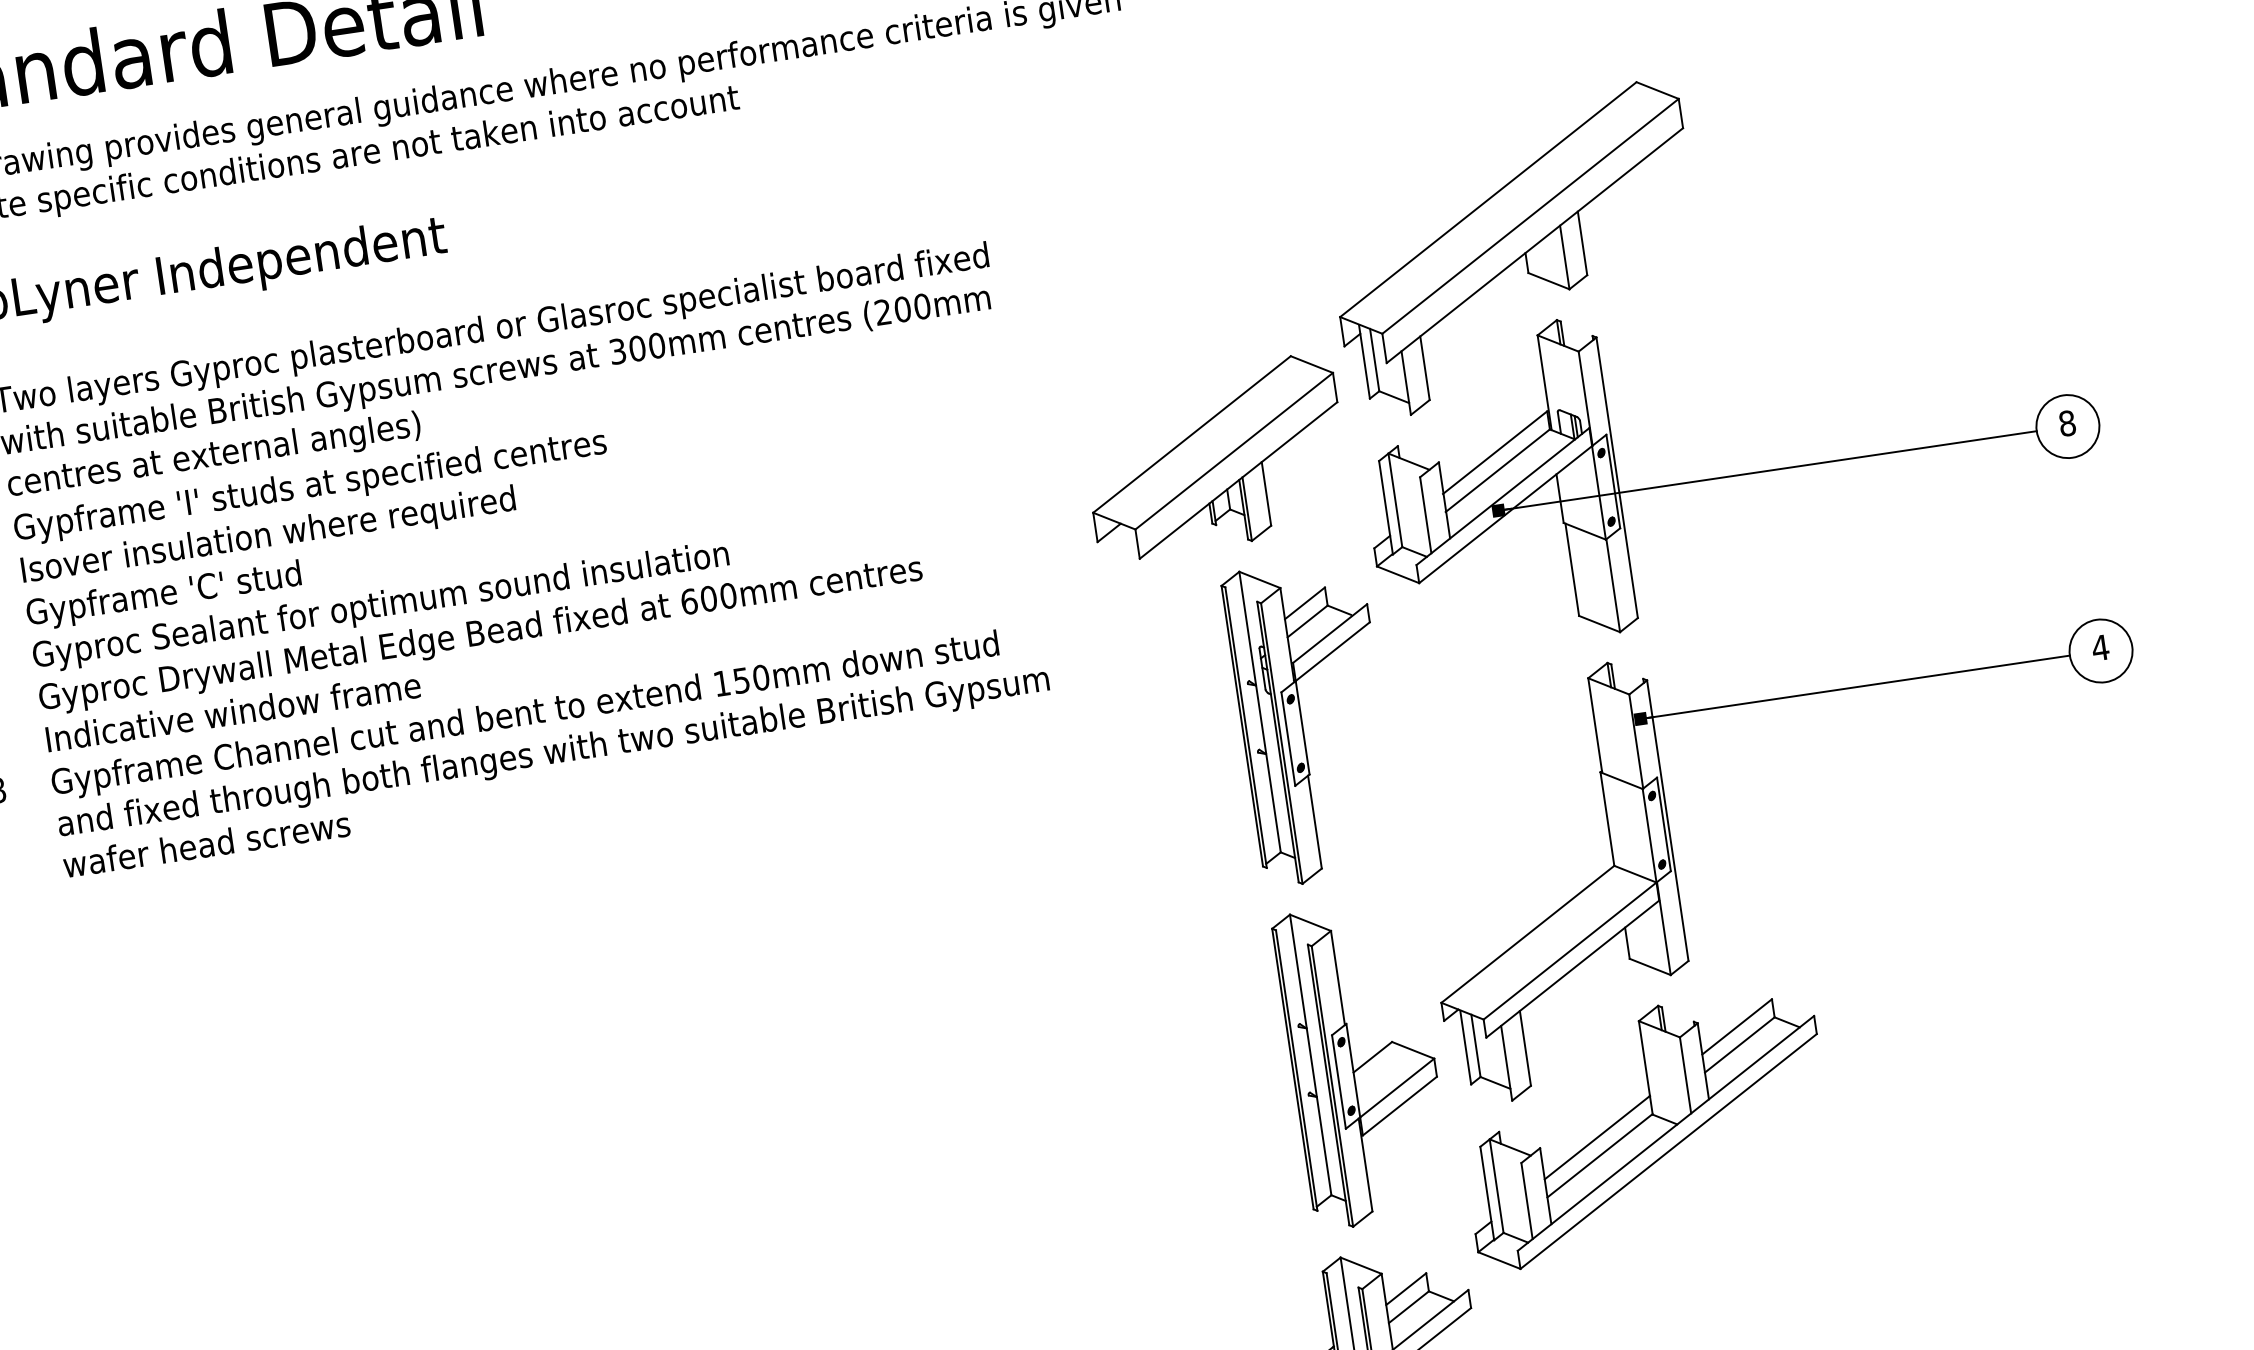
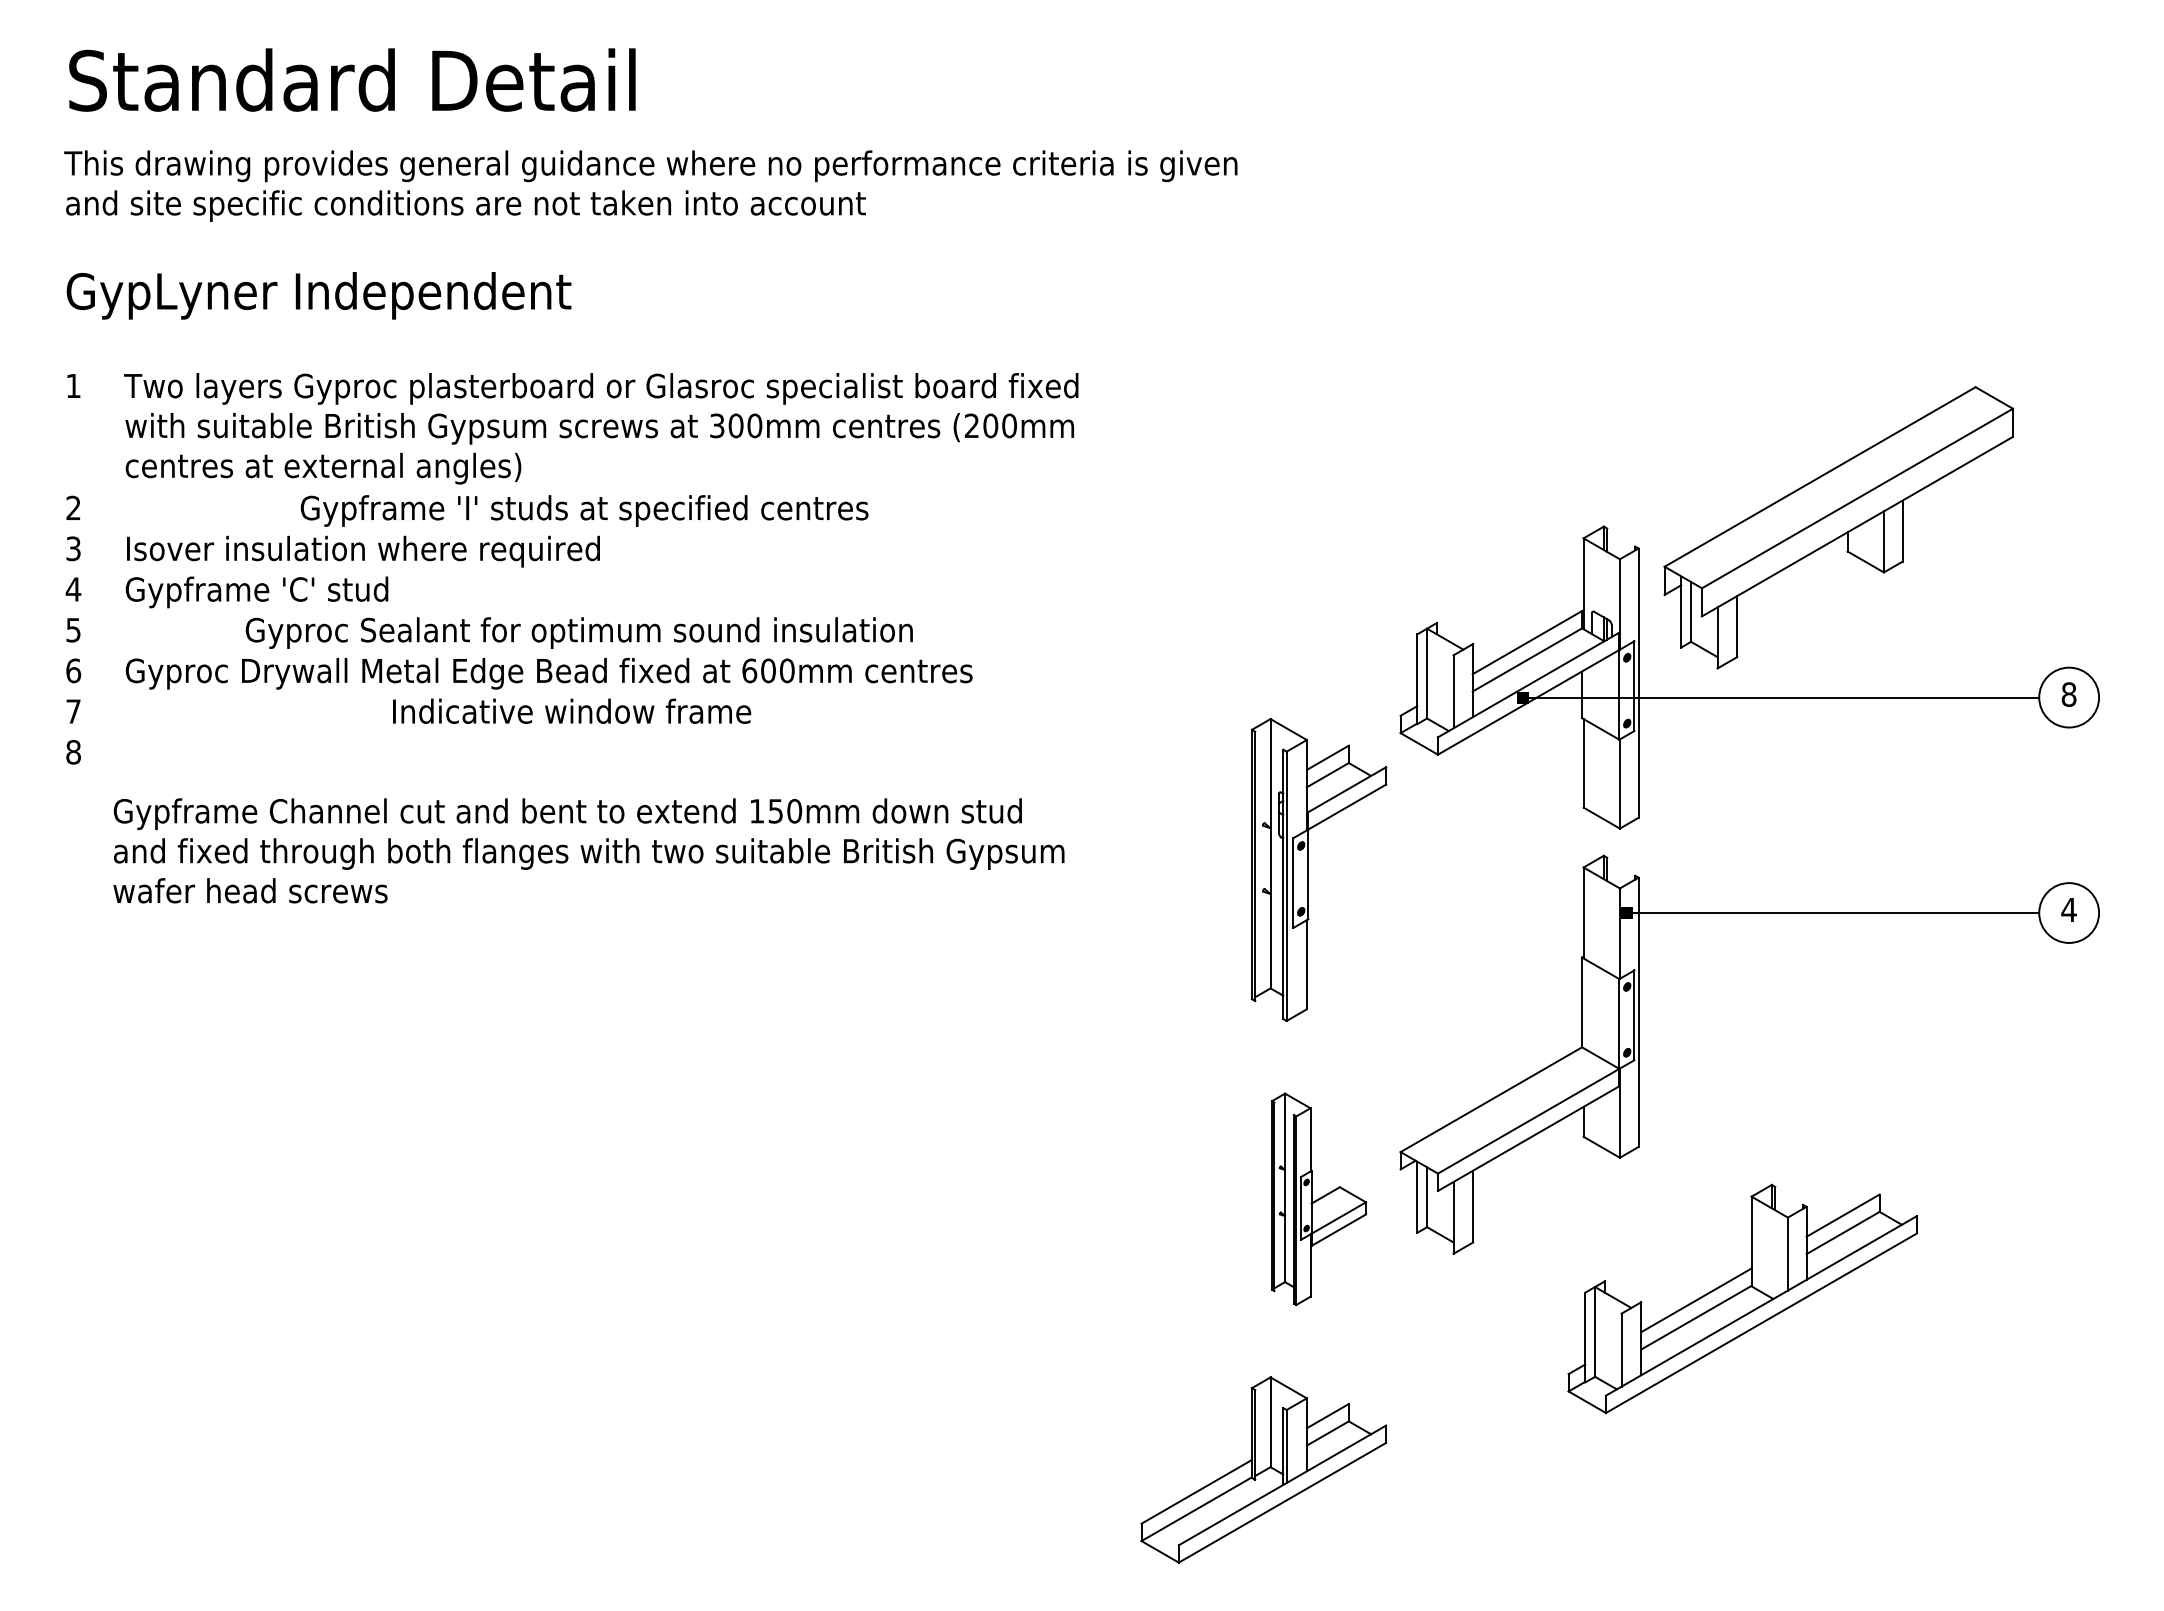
part: (1515, 249) -> (1838, 527), moved
part: (1214, 457) -> (1263, 608), removed
text: (310, 486) -> (584, 510), moved
text: (380, 606) -> (578, 632), moved
text: (233, 711) -> (572, 710), moved
text: (552, 750) -> (588, 850), moved
part: (1363, 1064) -> (1318, 1199), size x0.7
part: (1645, 1128) -> (1742, 1298), moved

